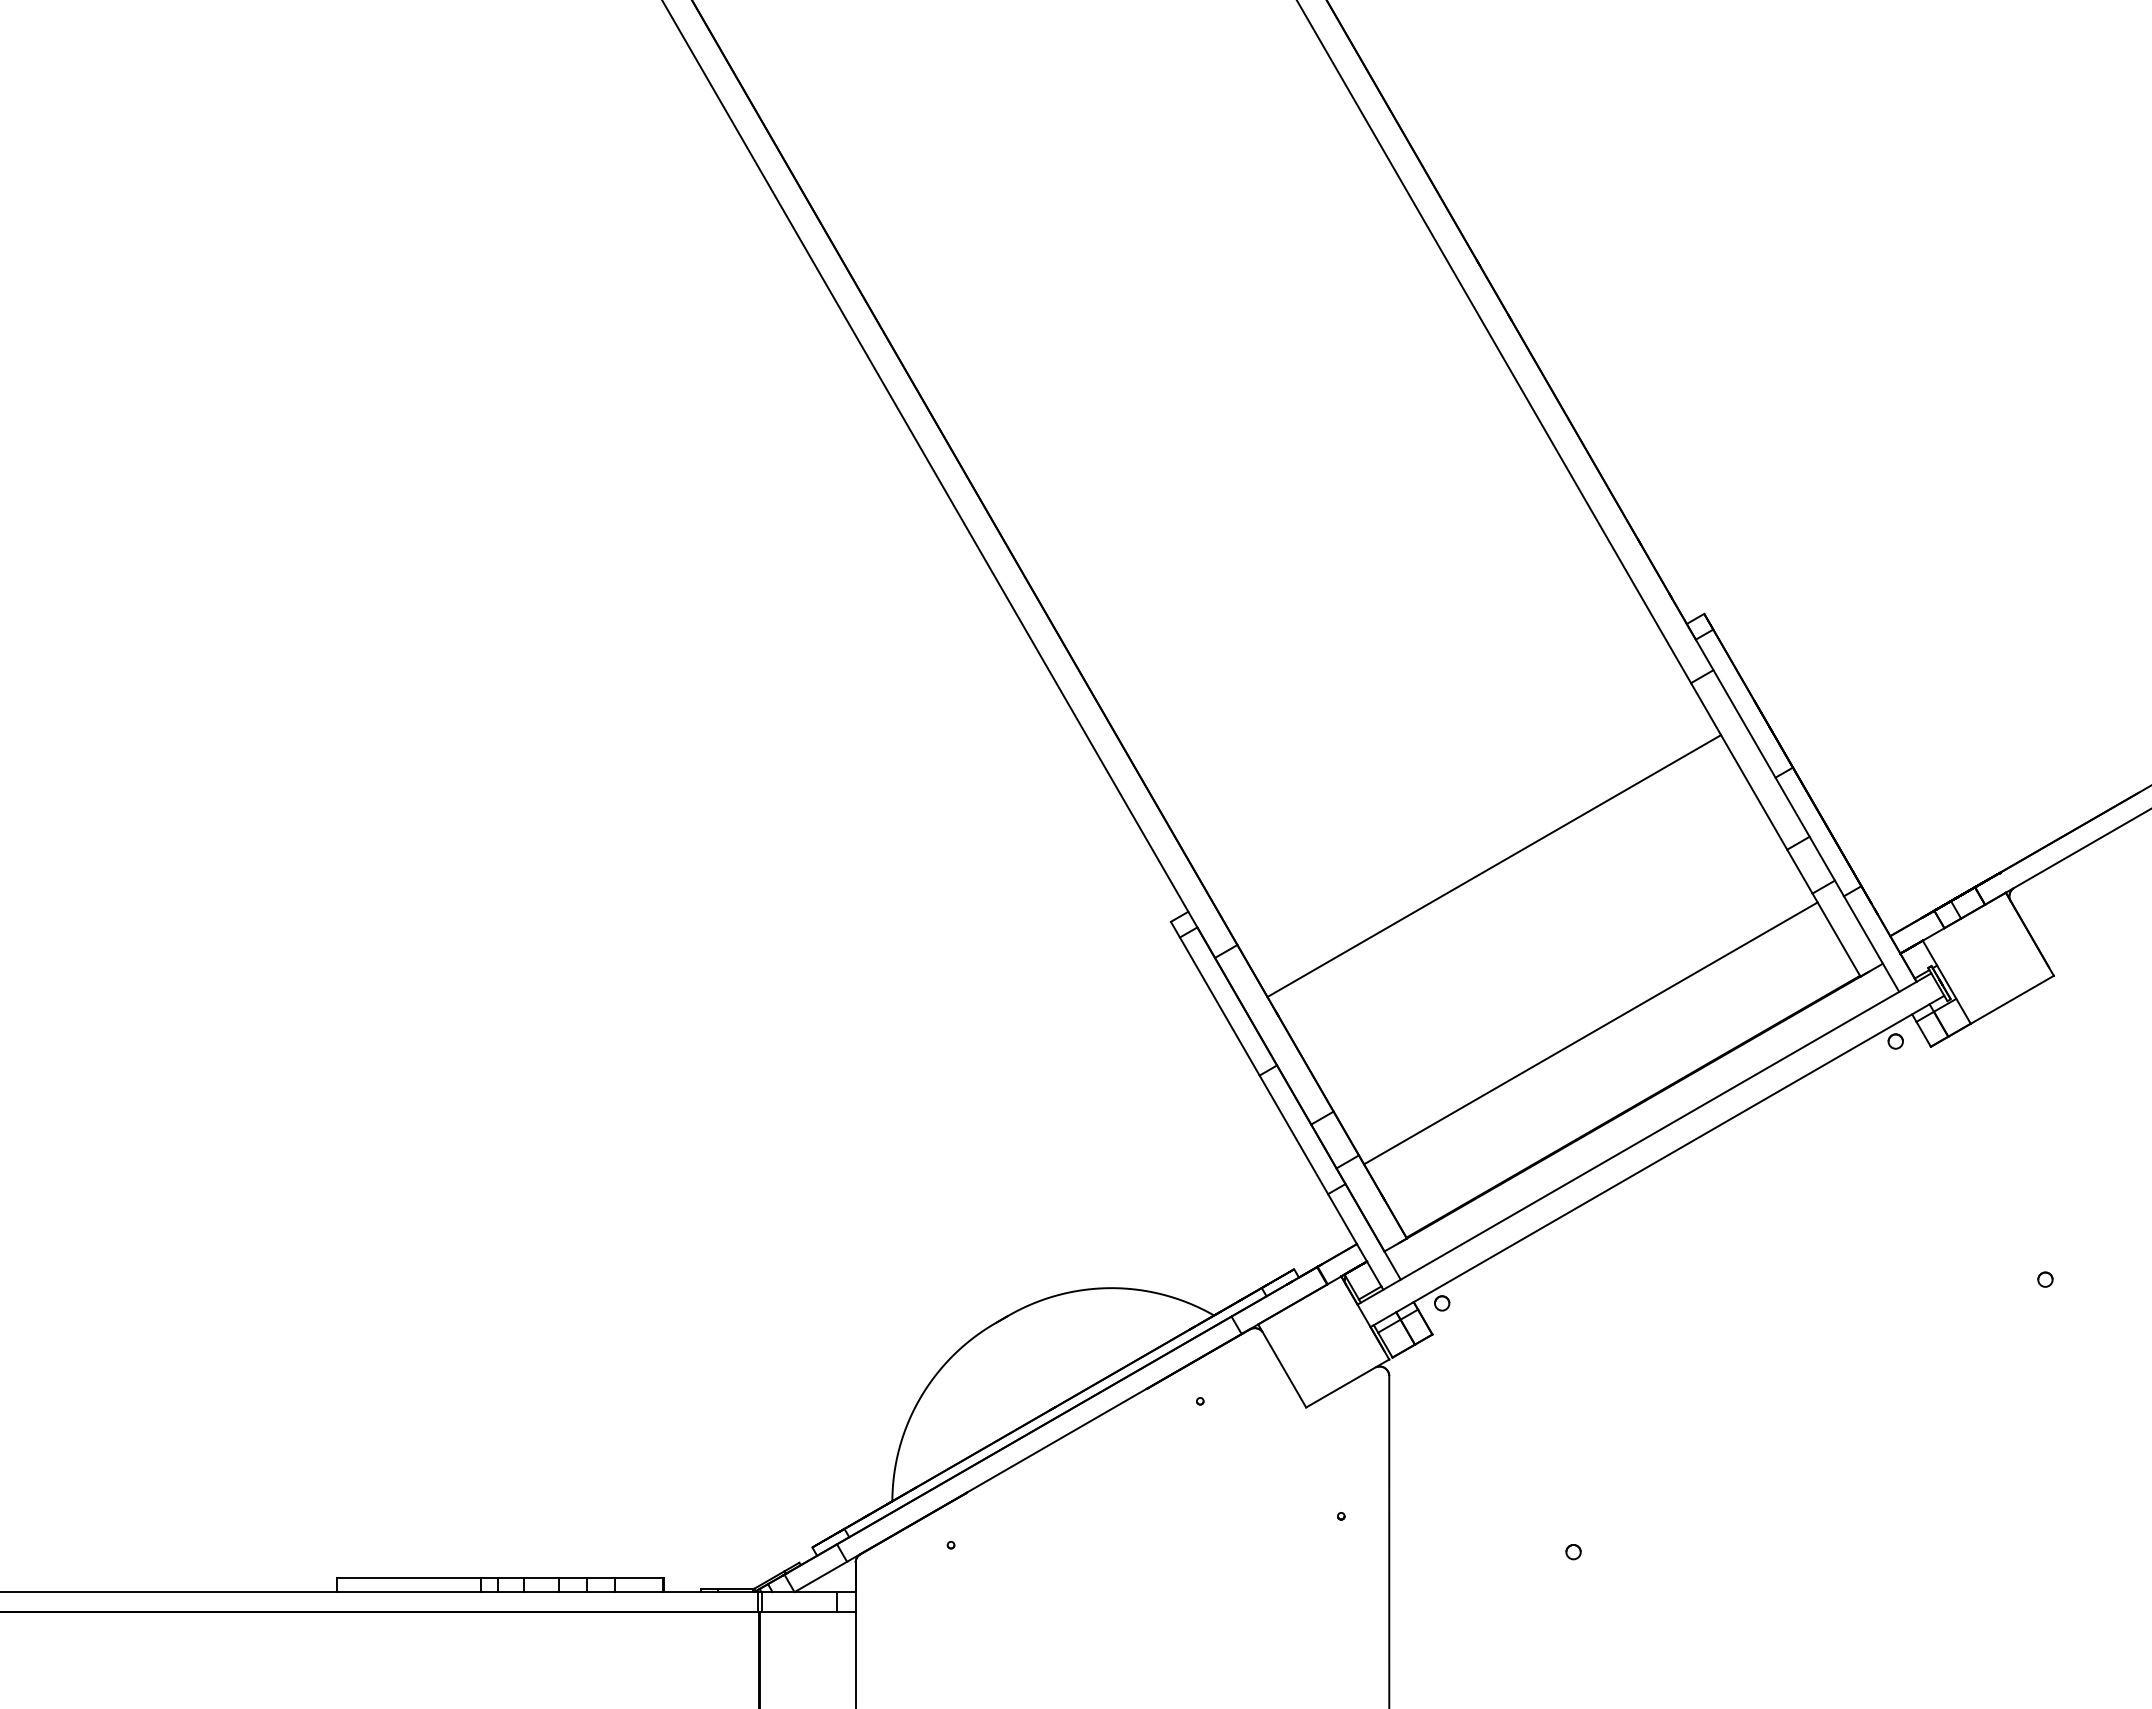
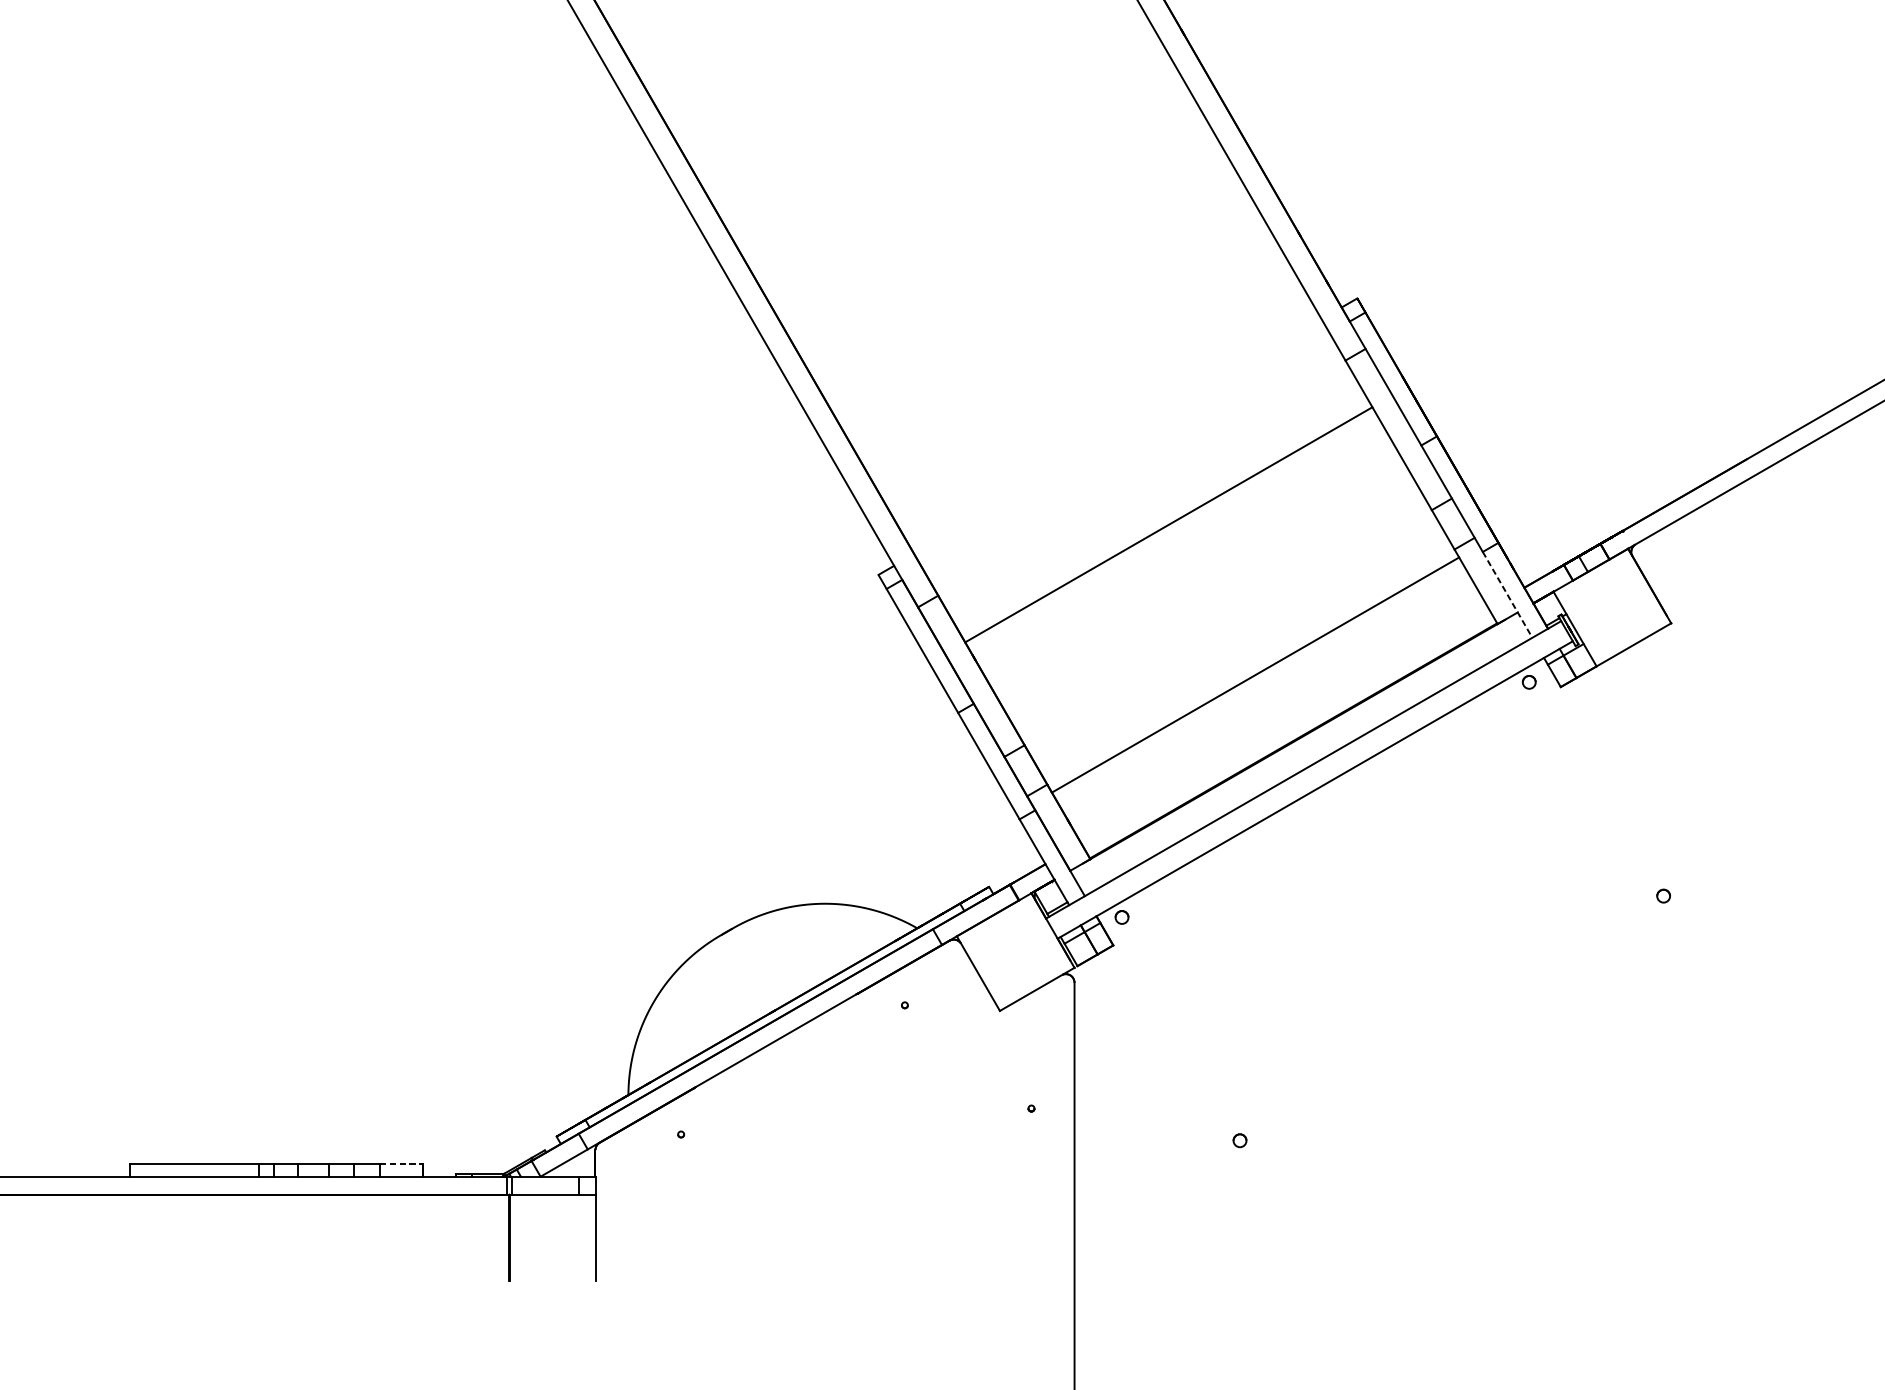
line: (1871, 944) -> (1507, 595), solid -> dashed
line: (639, 1577) -> (401, 1163), solid -> dashed

